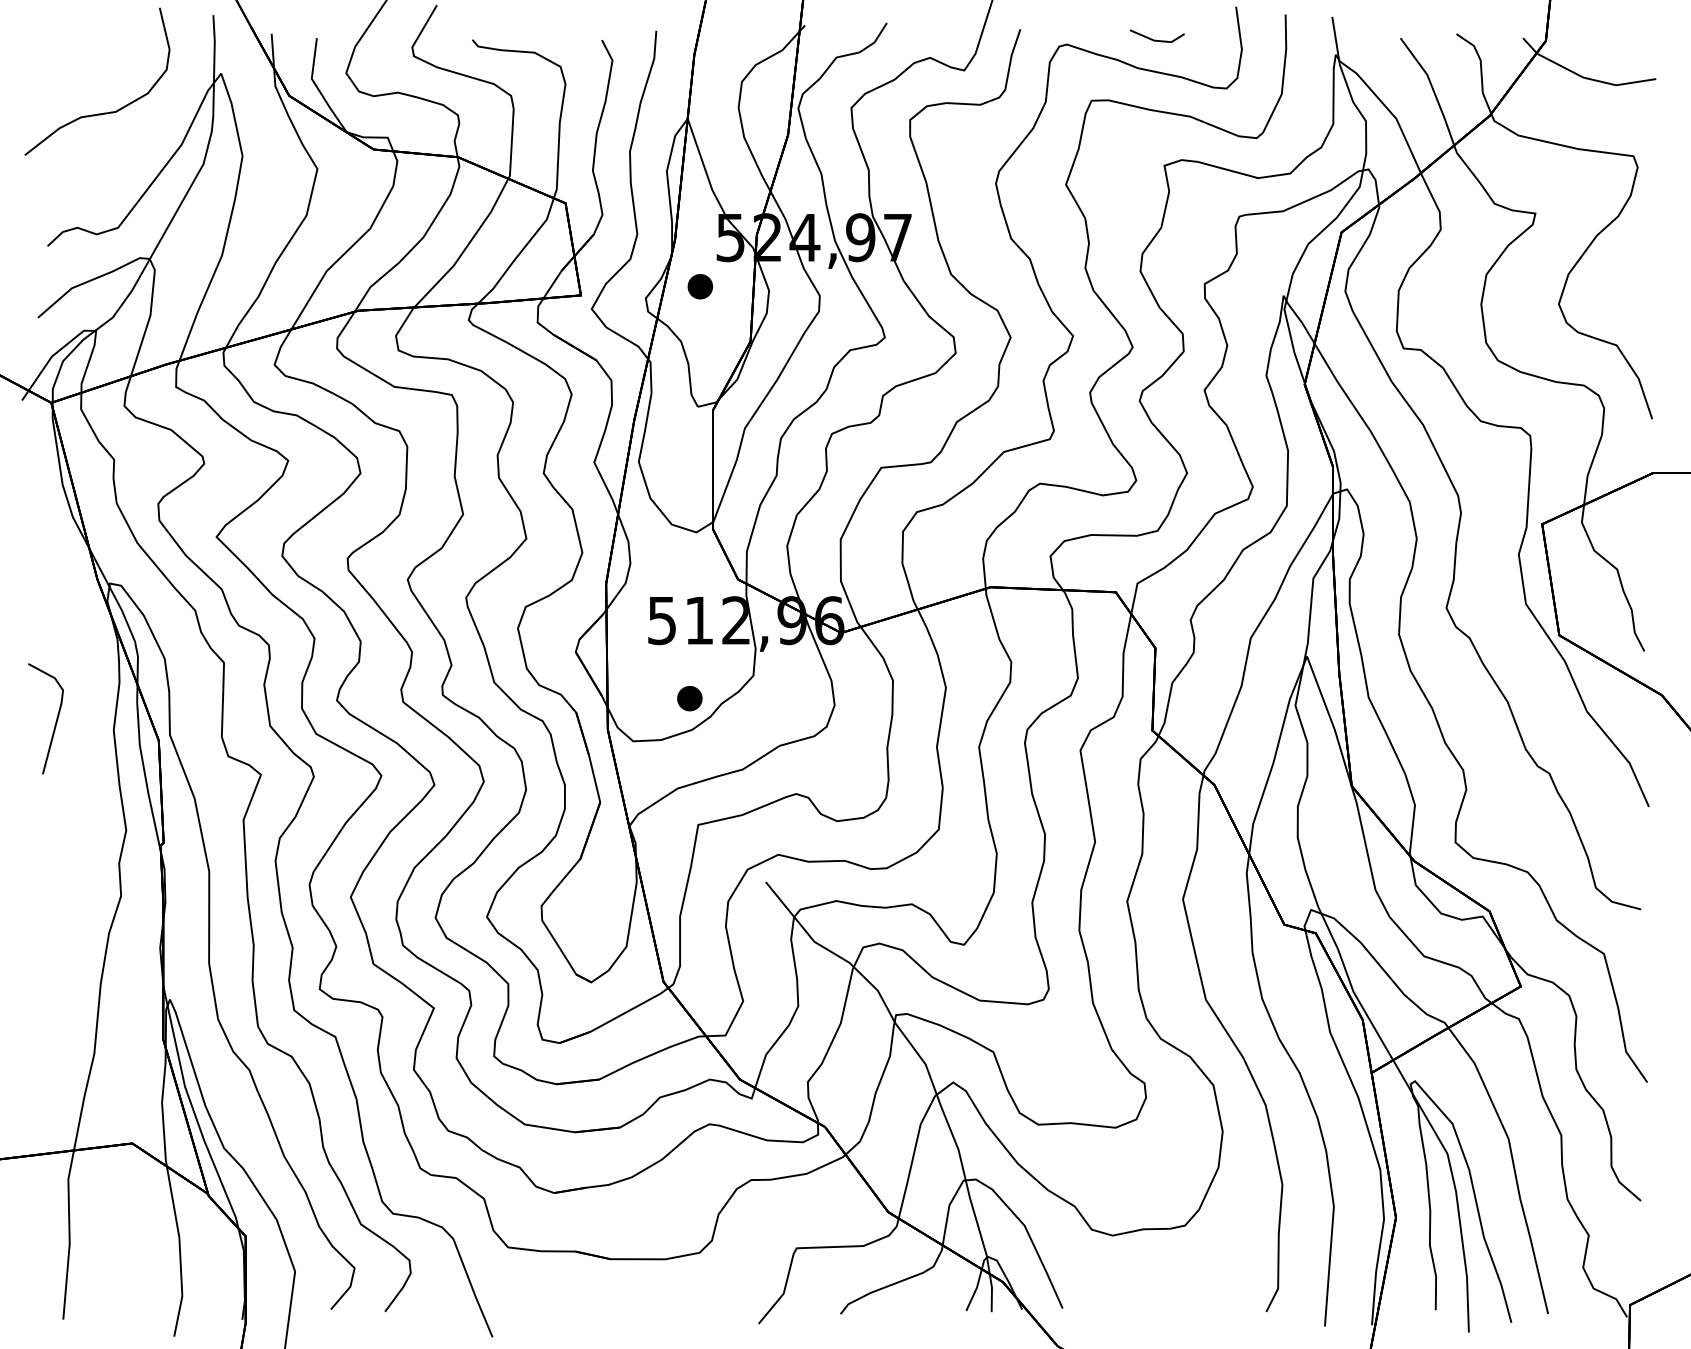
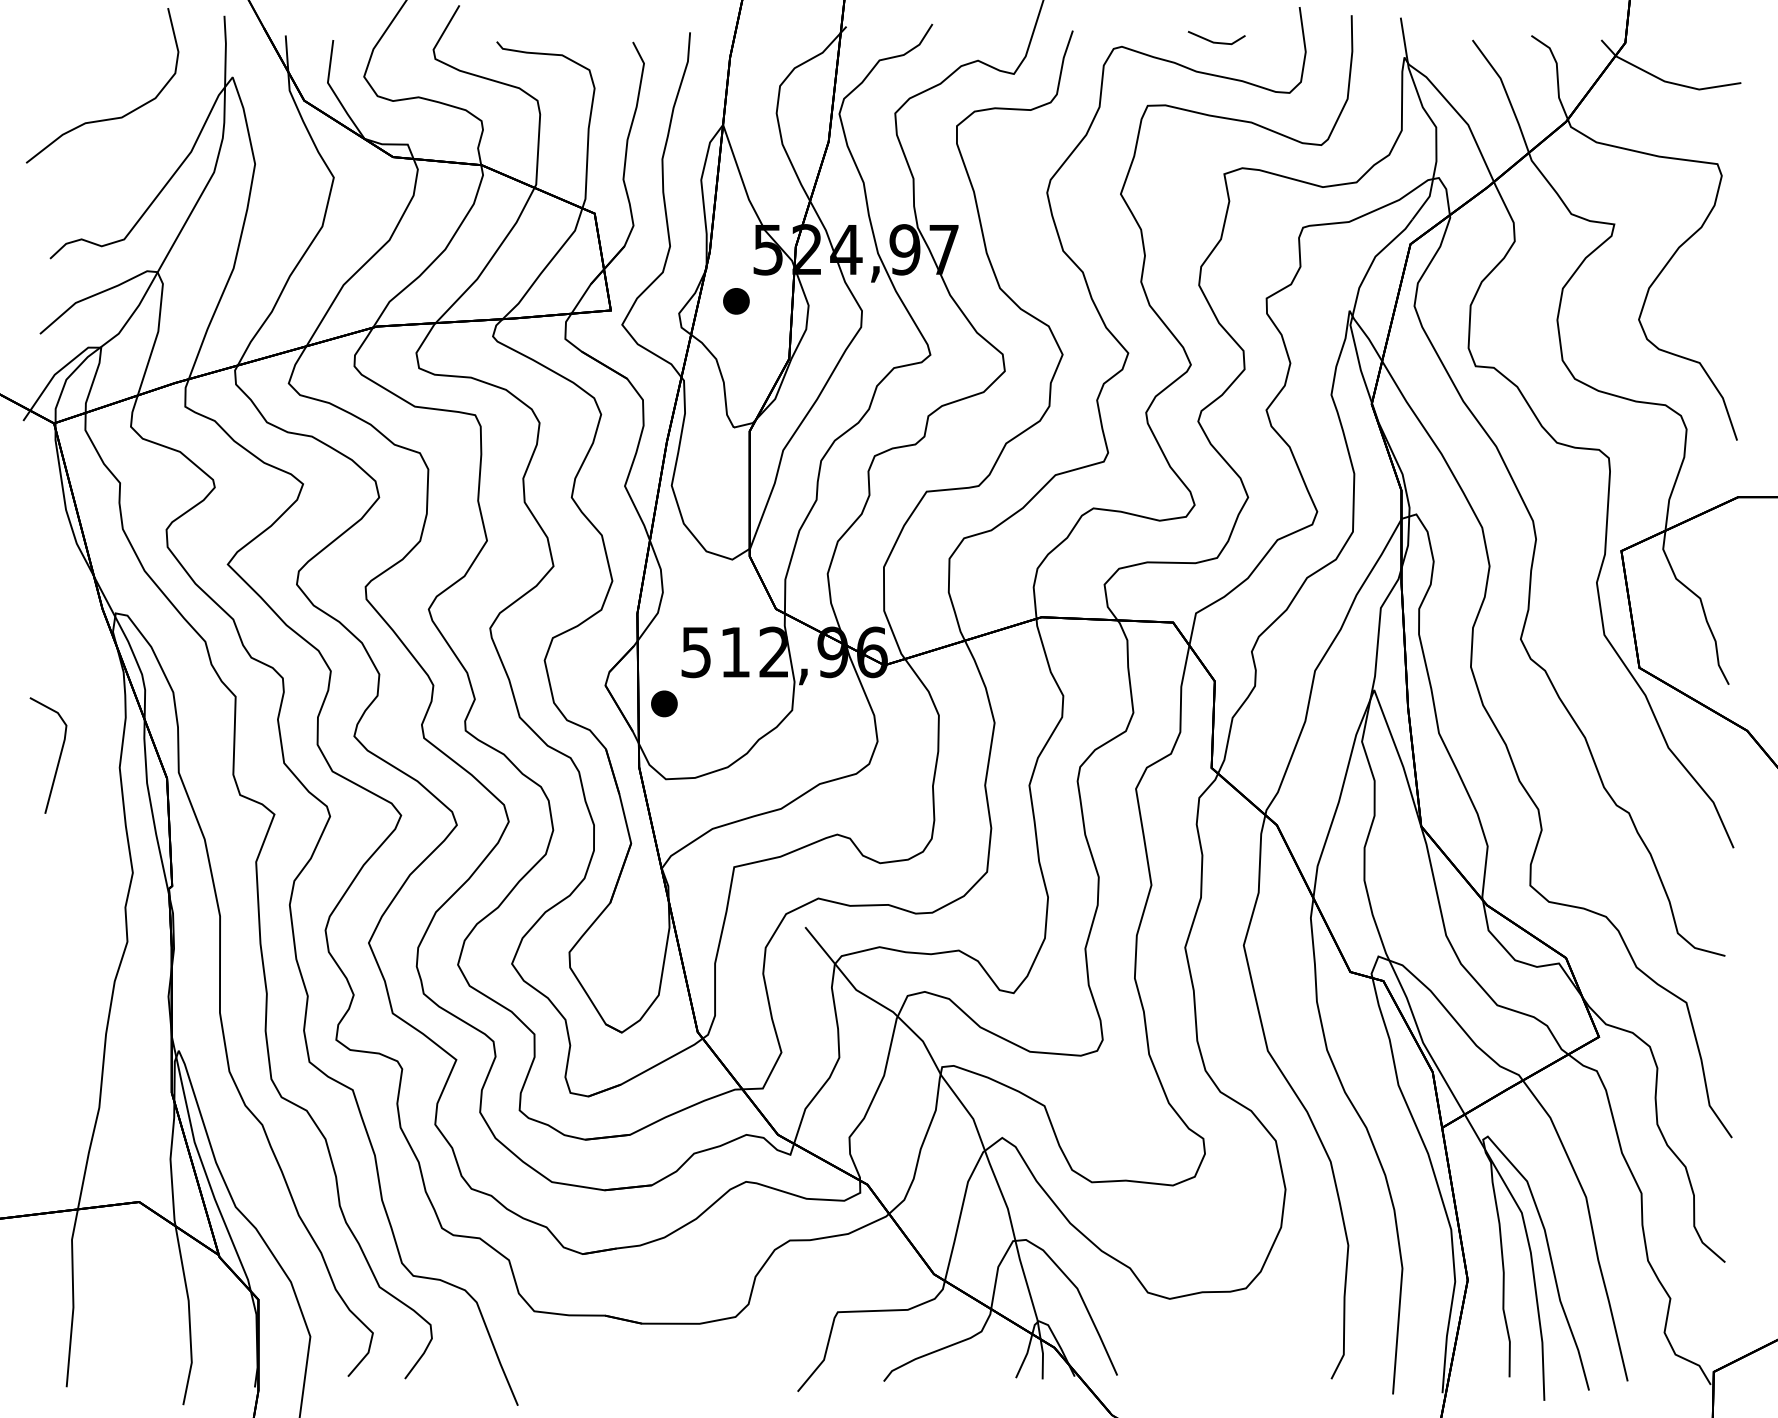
part: (689, 698) -> (664, 703), moved

